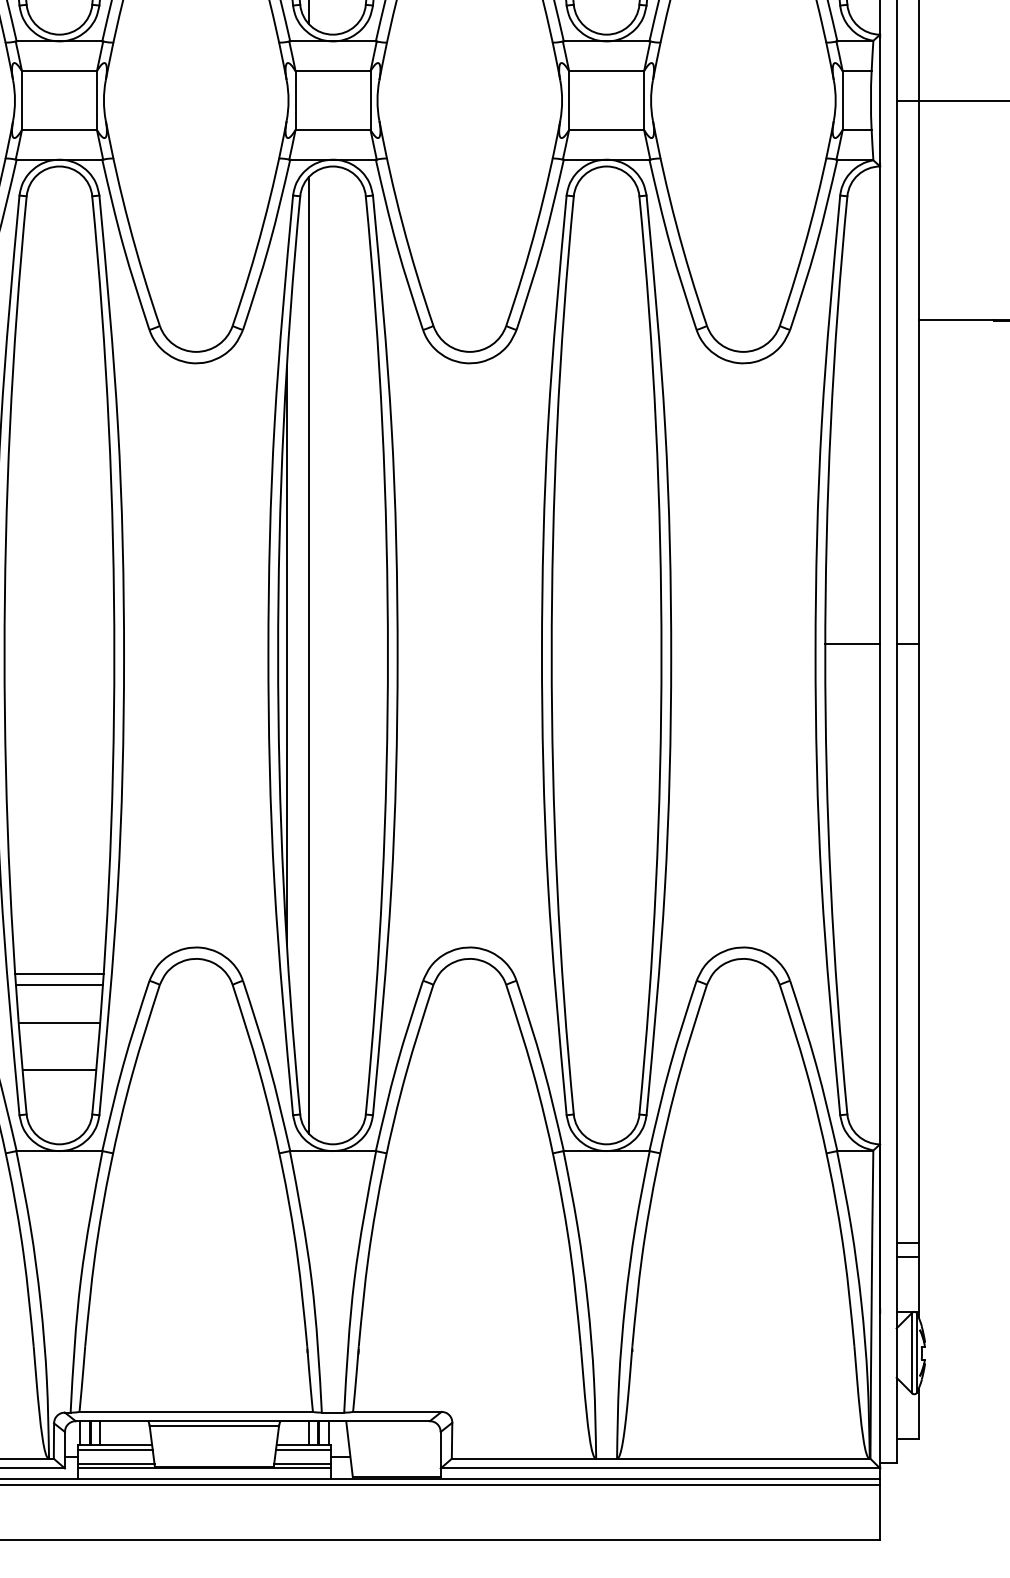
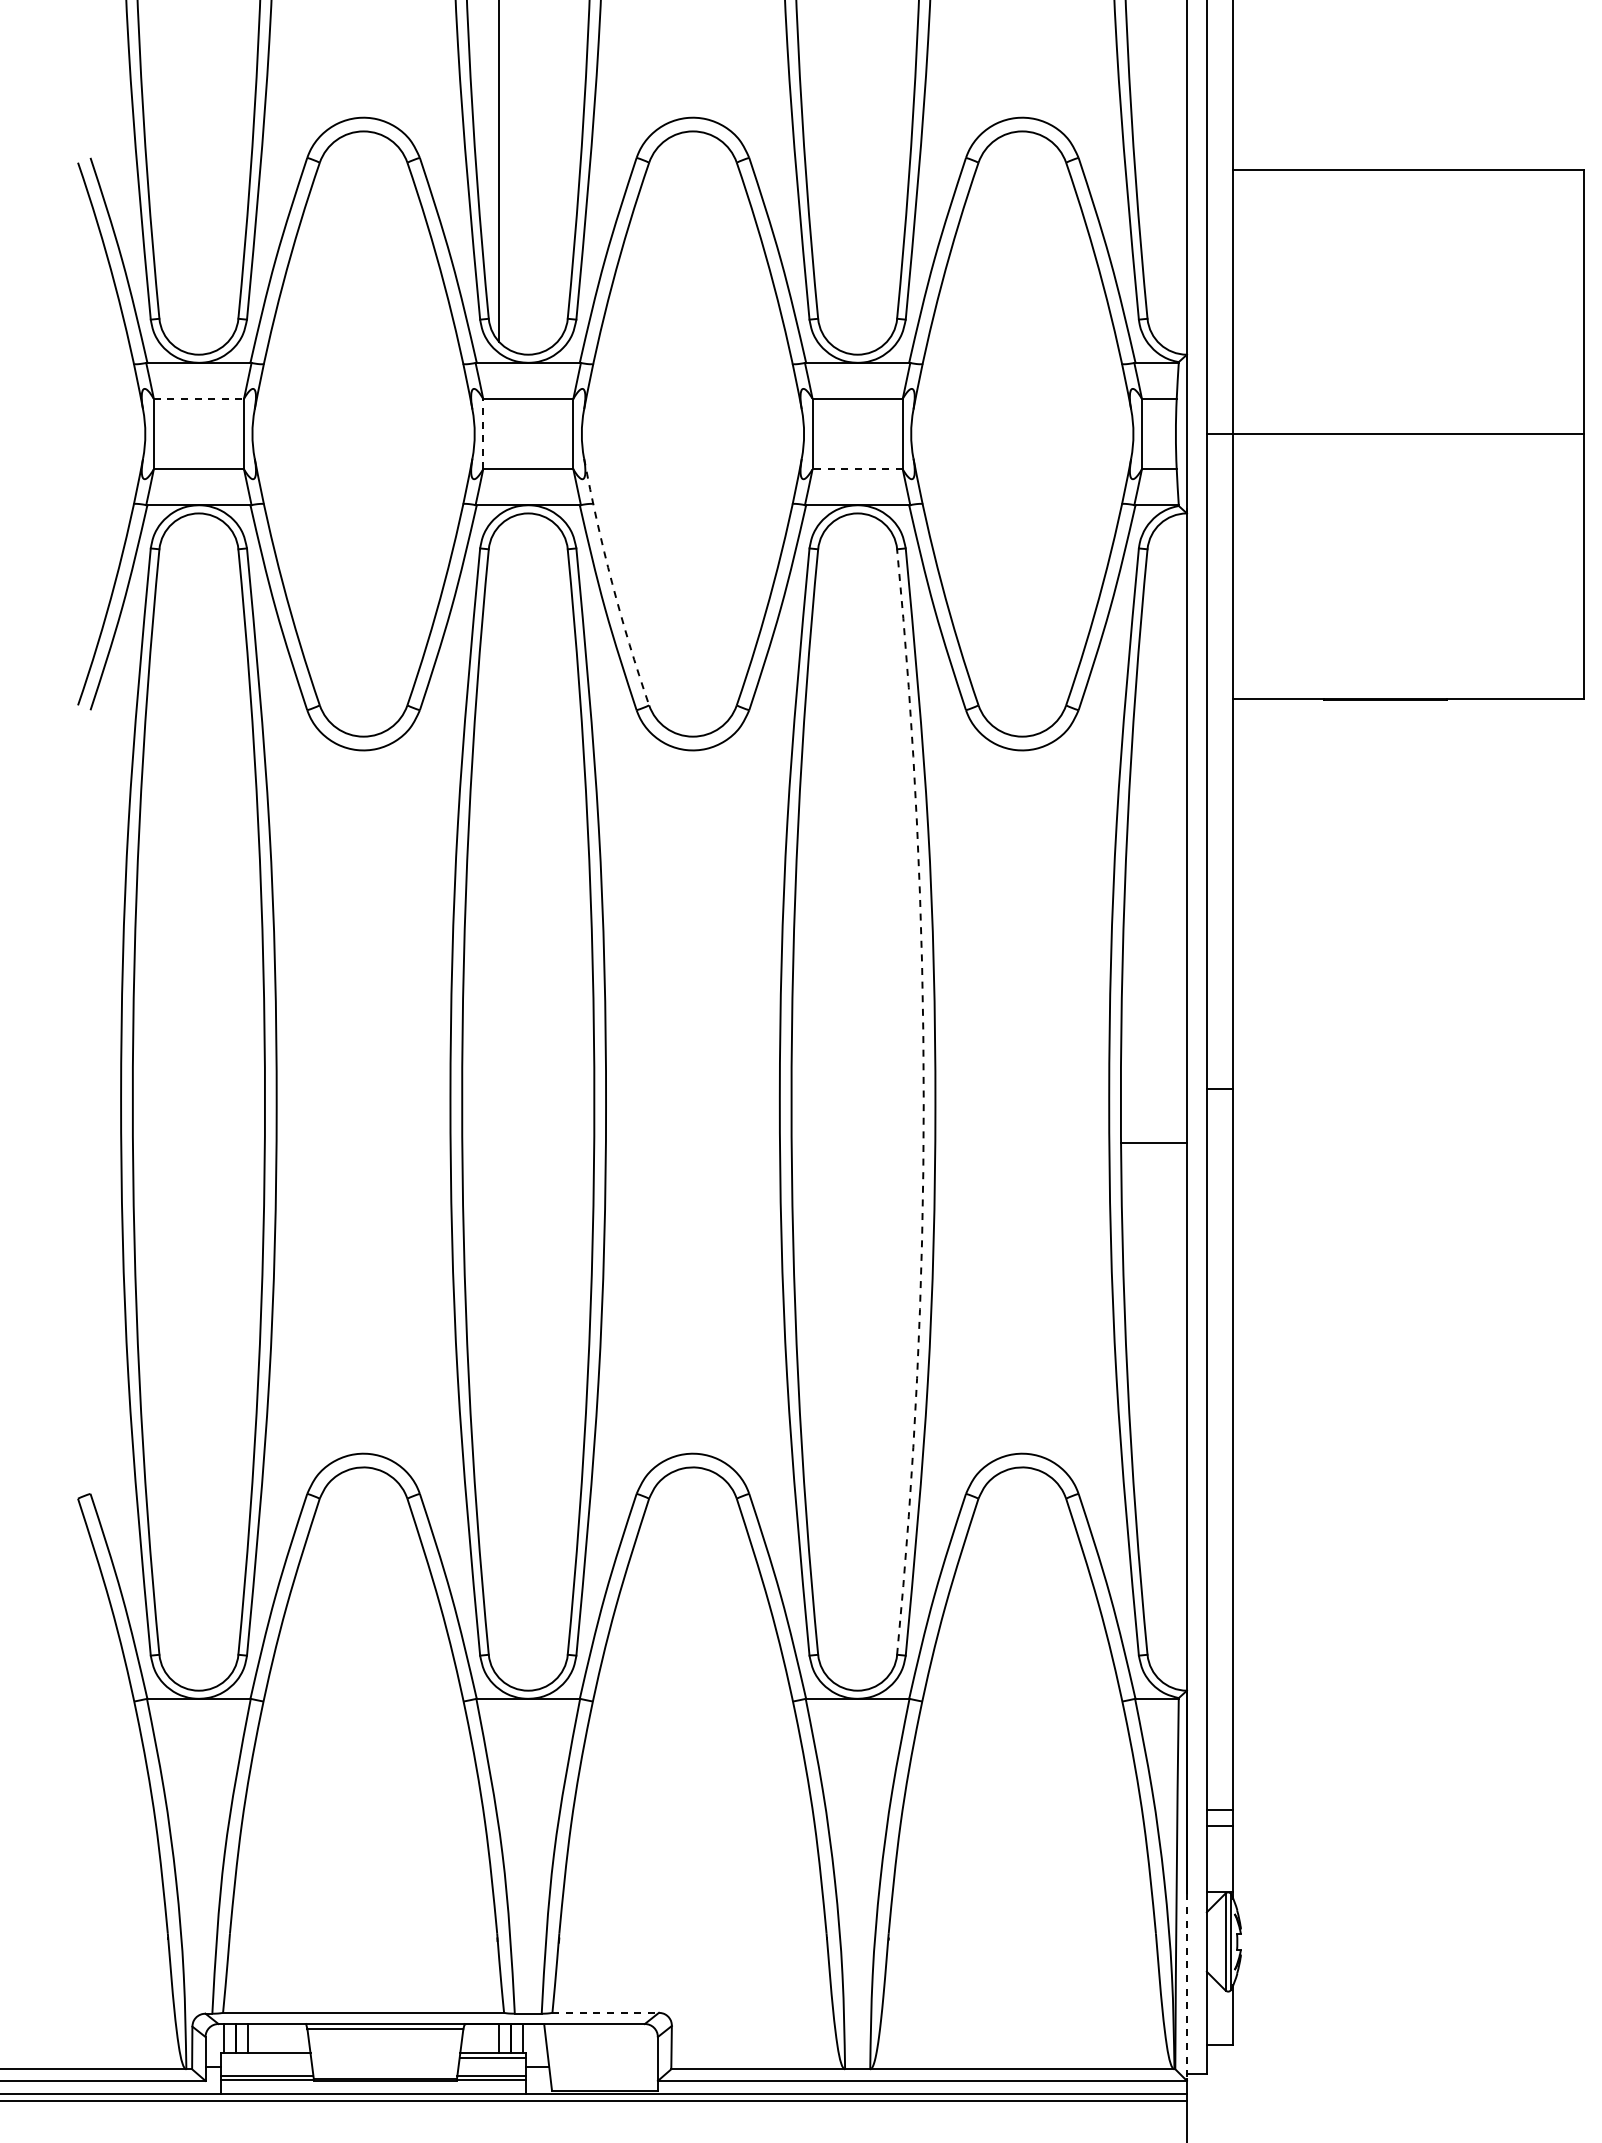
line: (59, 71) -> (199, 398), solid -> dashed
line: (295, 100) -> (483, 433), solid -> dashed
line: (606, 130) -> (857, 469), solid -> dashed
arc: (402, 224) -> (612, 583), solid -> dashed
line: (852, 644) -> (1153, 1142), moved
line: (286, 654) -> (472, 1101), removed
line: (309, 655) -> (499, 1102), removed
arc: (661, 655) -> (923, 1102), solid -> dashed
line: (59, 973) -> (198, 1485), removed
line: (59, 984) -> (198, 1498), removed
line: (59, 1022) -> (198, 1544), removed
line: (59, 1070) -> (198, 1601), removed
line: (880, 1390) -> (1187, 1986), solid -> dashed
line: (398, 1411) -> (606, 2012), solid -> dashed
line: (115, 1449) -> (266, 2058), removed

